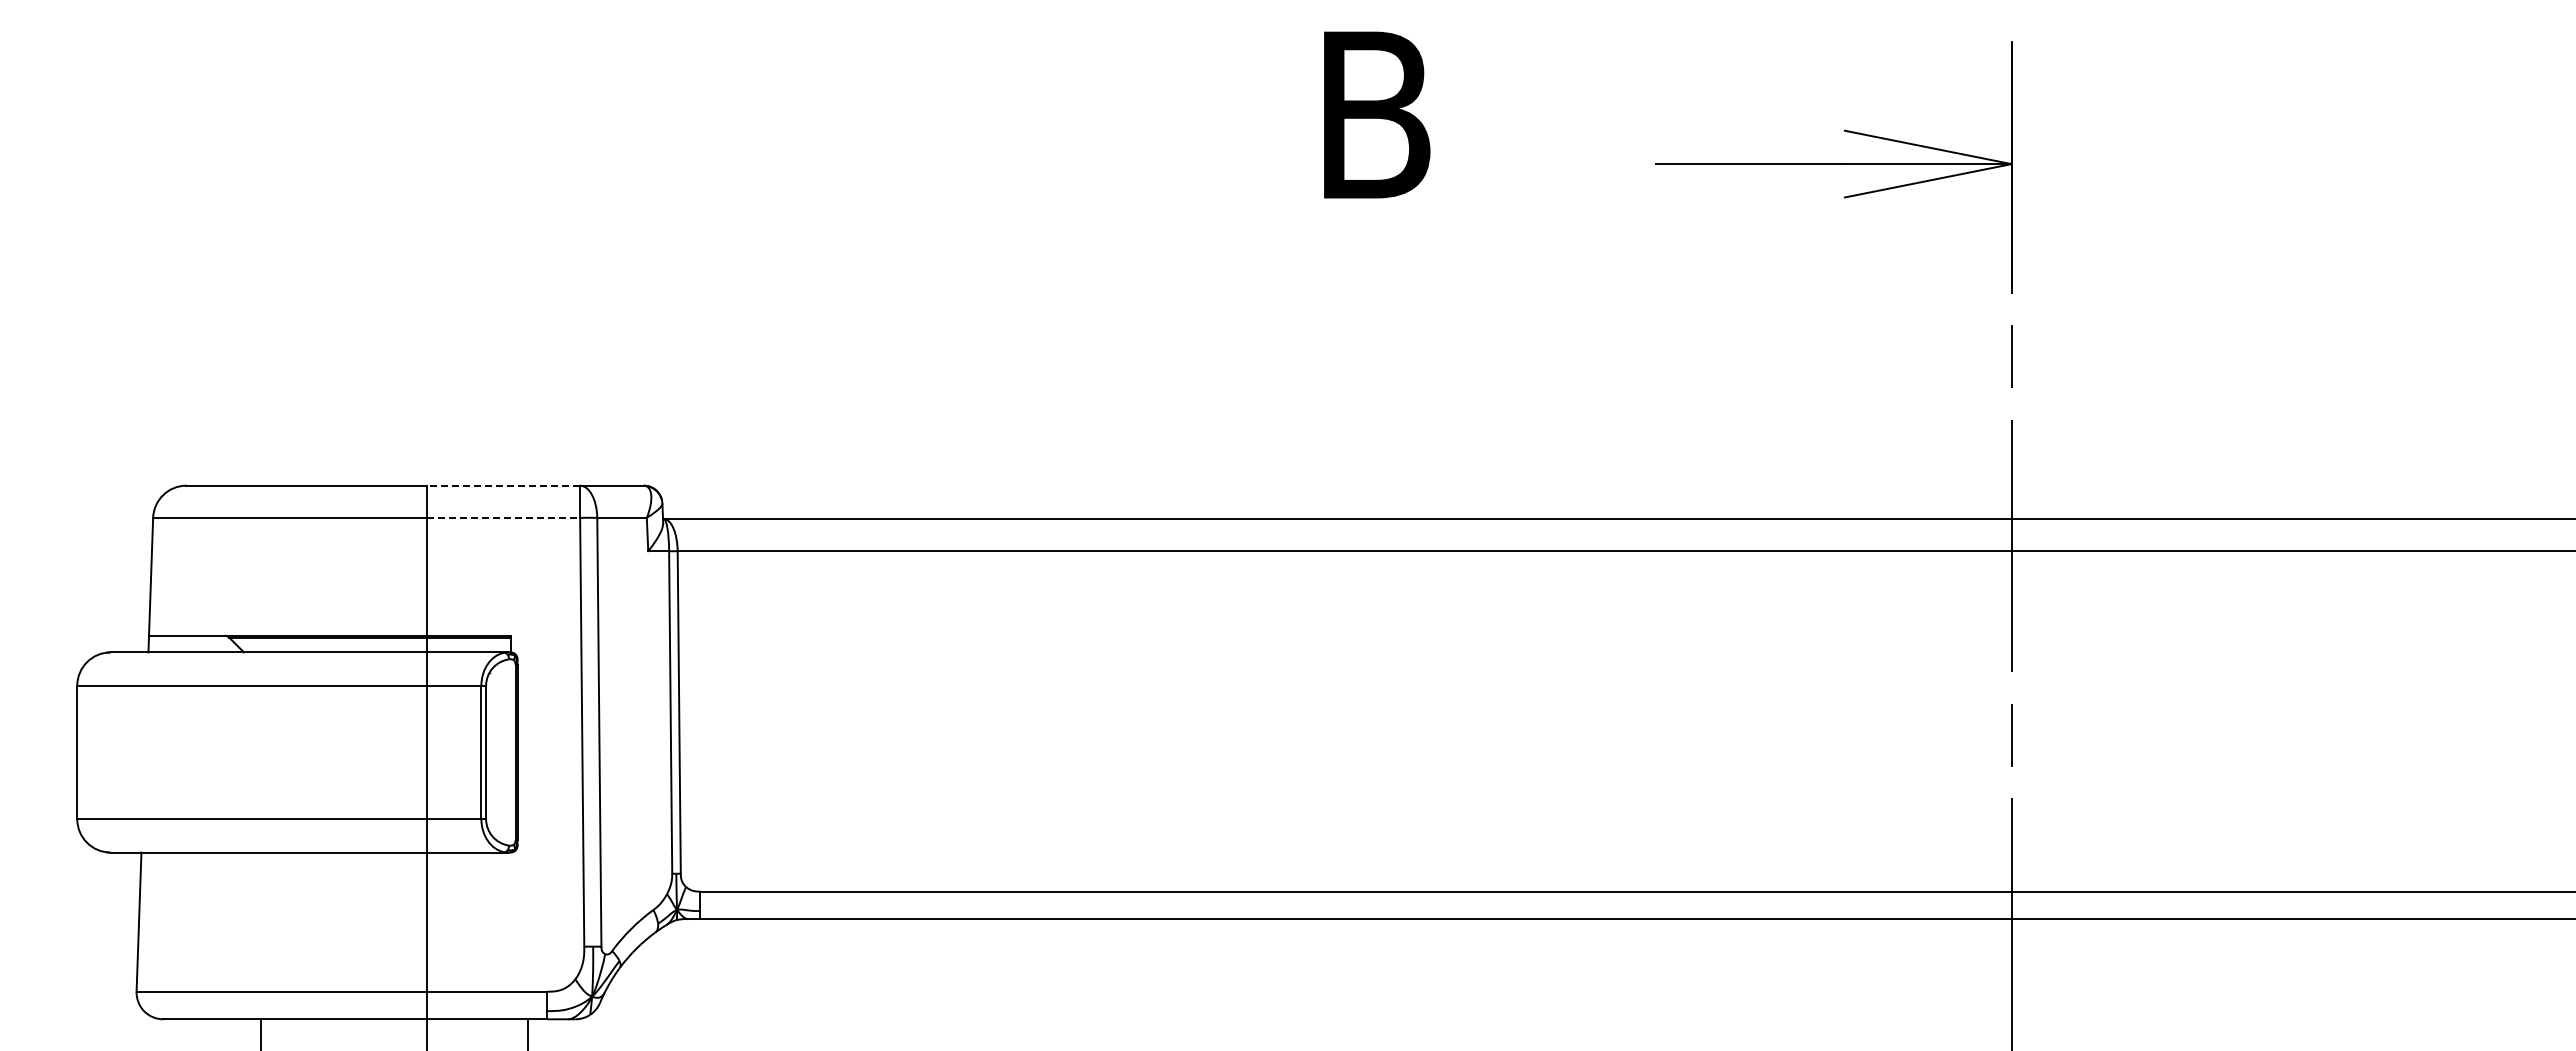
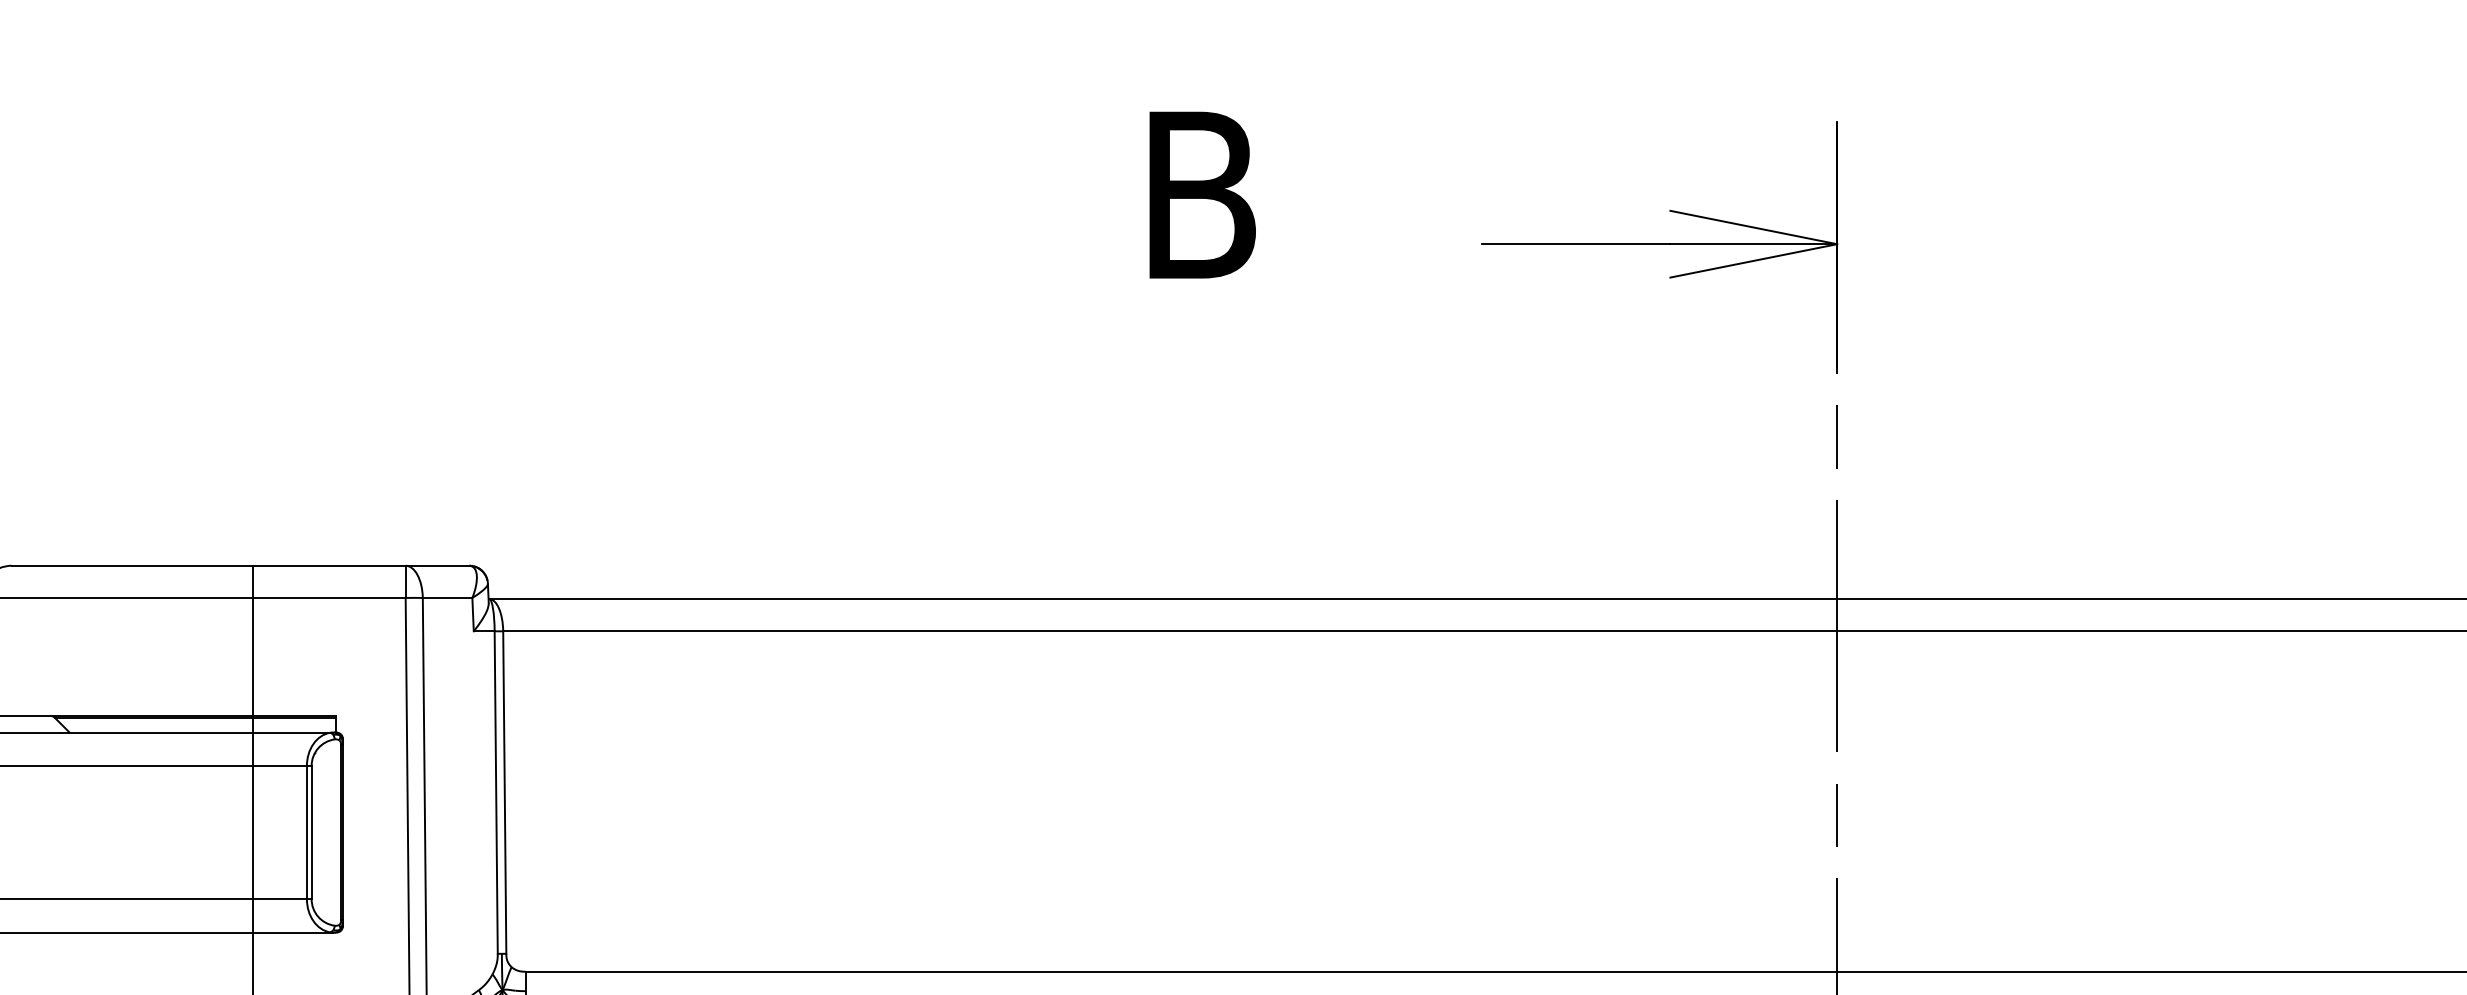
line: (503, 485) -> (329, 565), dashed -> solid
line: (504, 517) -> (330, 597), dashed -> solid

